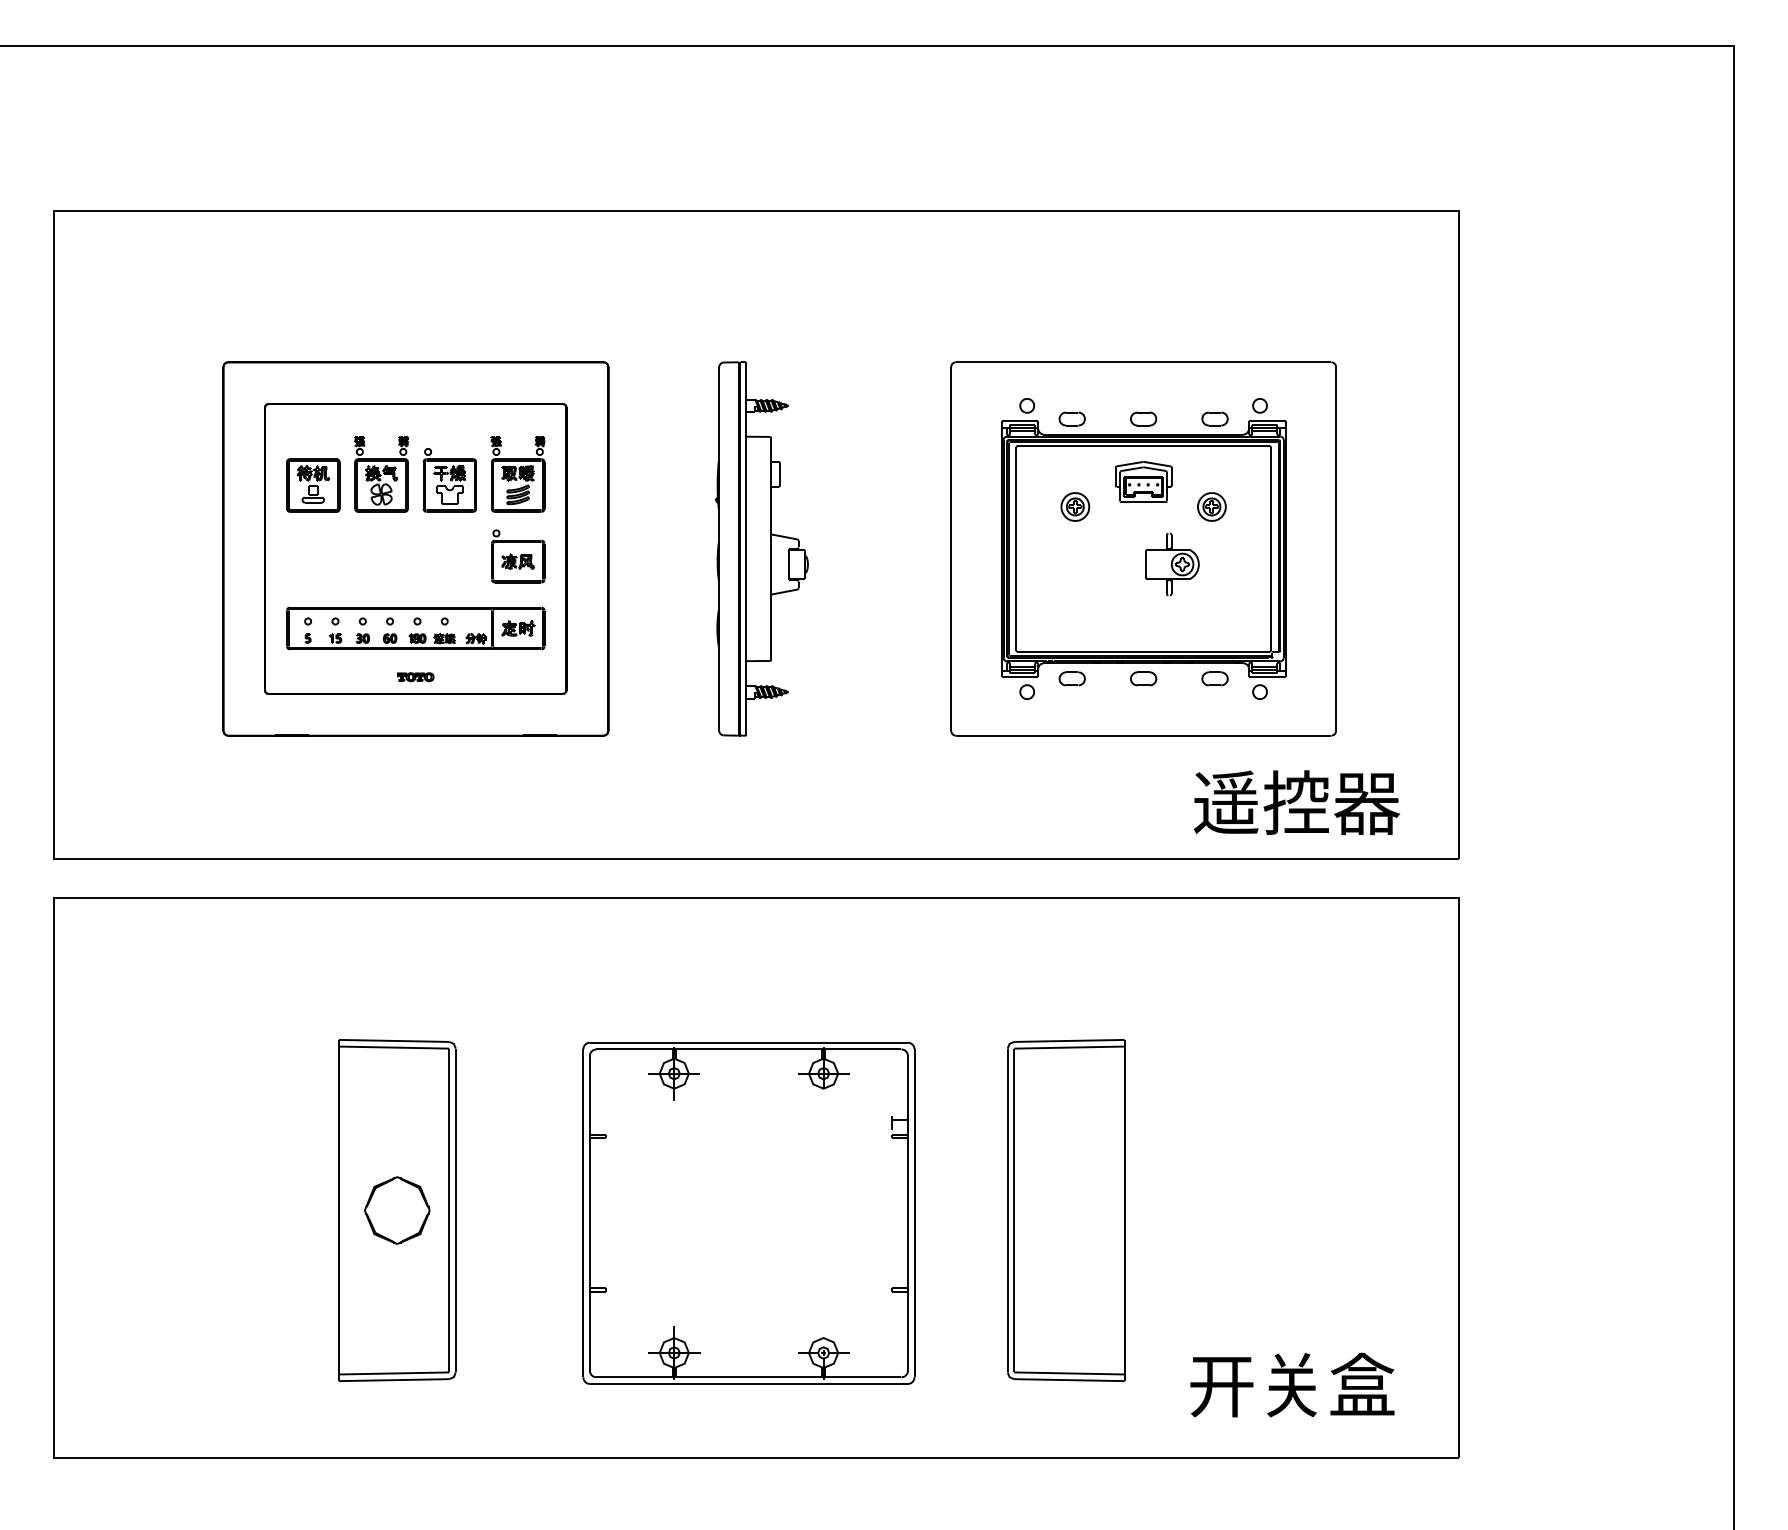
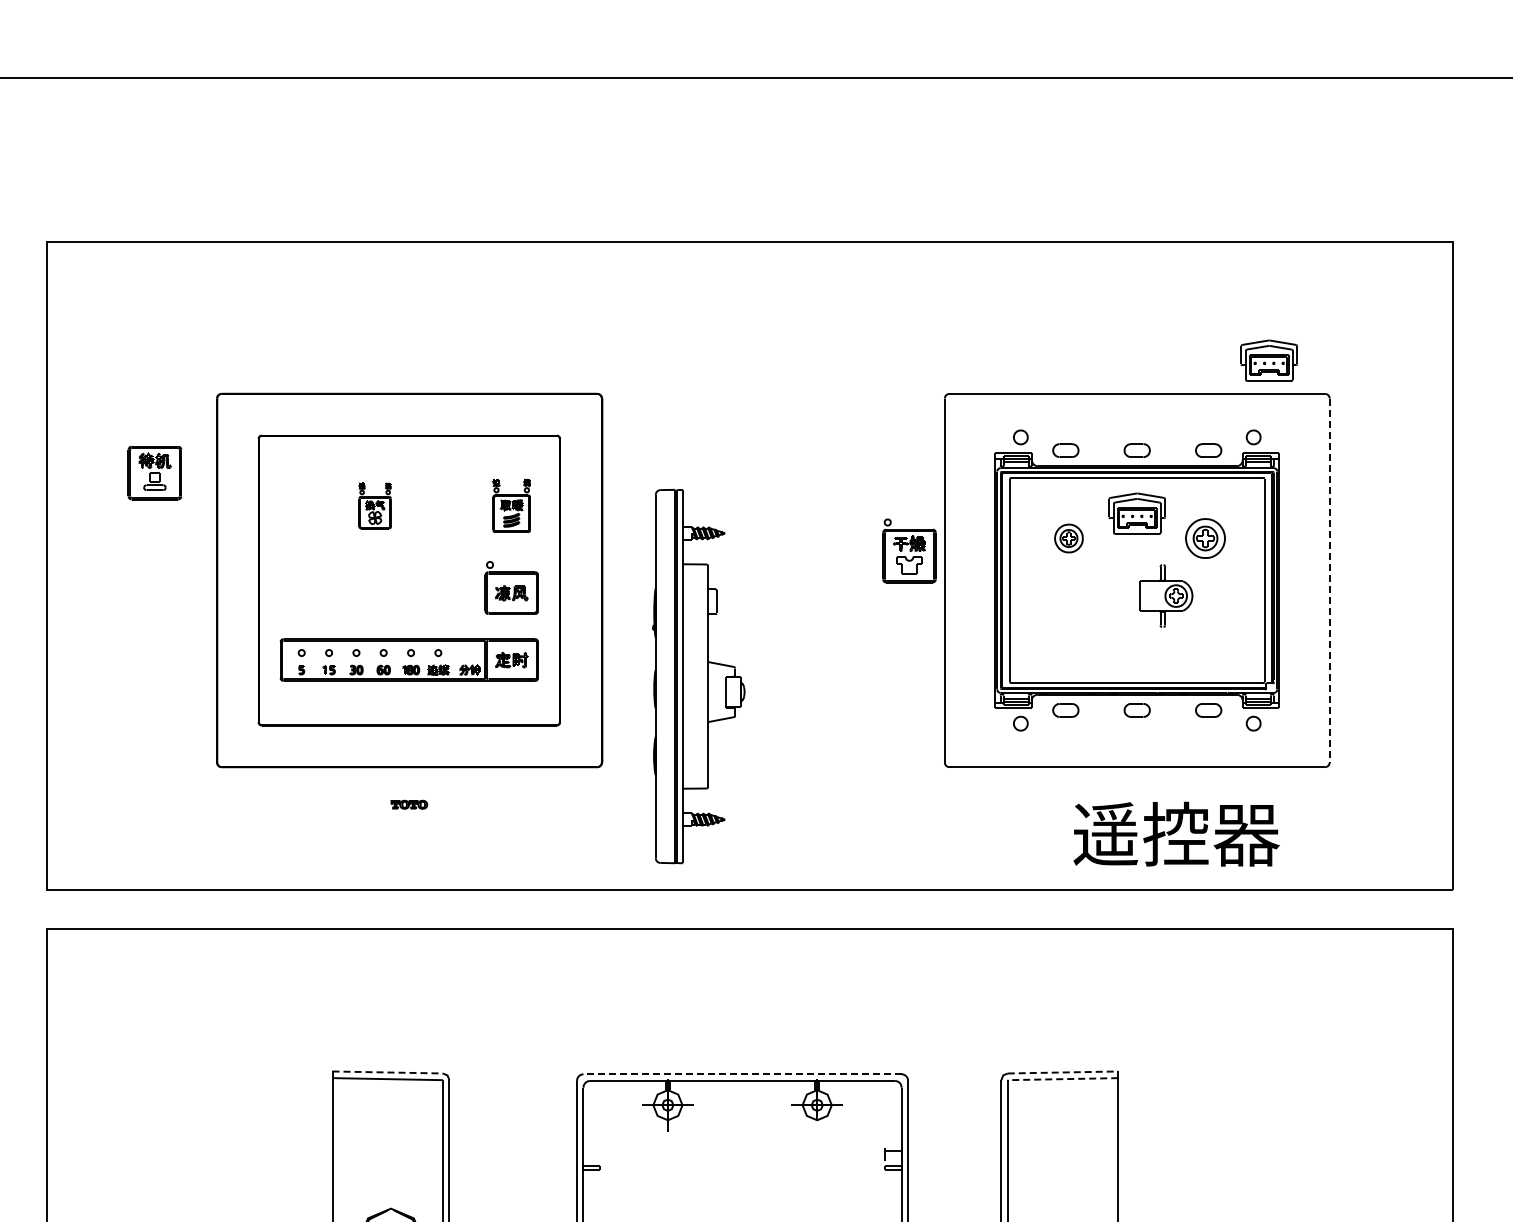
part: (1275, 328) -> (1269, 360), added
part: (381, 474) -> (375, 506), size x0.6
part: (517, 474) -> (511, 506), size x0.7
part: (449, 480) -> (909, 551), moved
part: (313, 485) -> (155, 473), moved
part: (1211, 506) -> (1205, 538), size x1.4
part: (761, 548) -> (698, 676), moved
line: (1336, 549) -> (1330, 581), solid -> dashed
part: (415, 677) -> (409, 805), moved
text: (1297, 802) -> (1177, 834), moved
line: (394, 1040) -> (388, 1072), solid -> dashed
line: (1069, 1040) -> (1063, 1072), solid -> dashed
line: (748, 1042) -> (742, 1074), solid -> dashed
line: (1068, 1047) -> (1062, 1079), solid -> dashed

